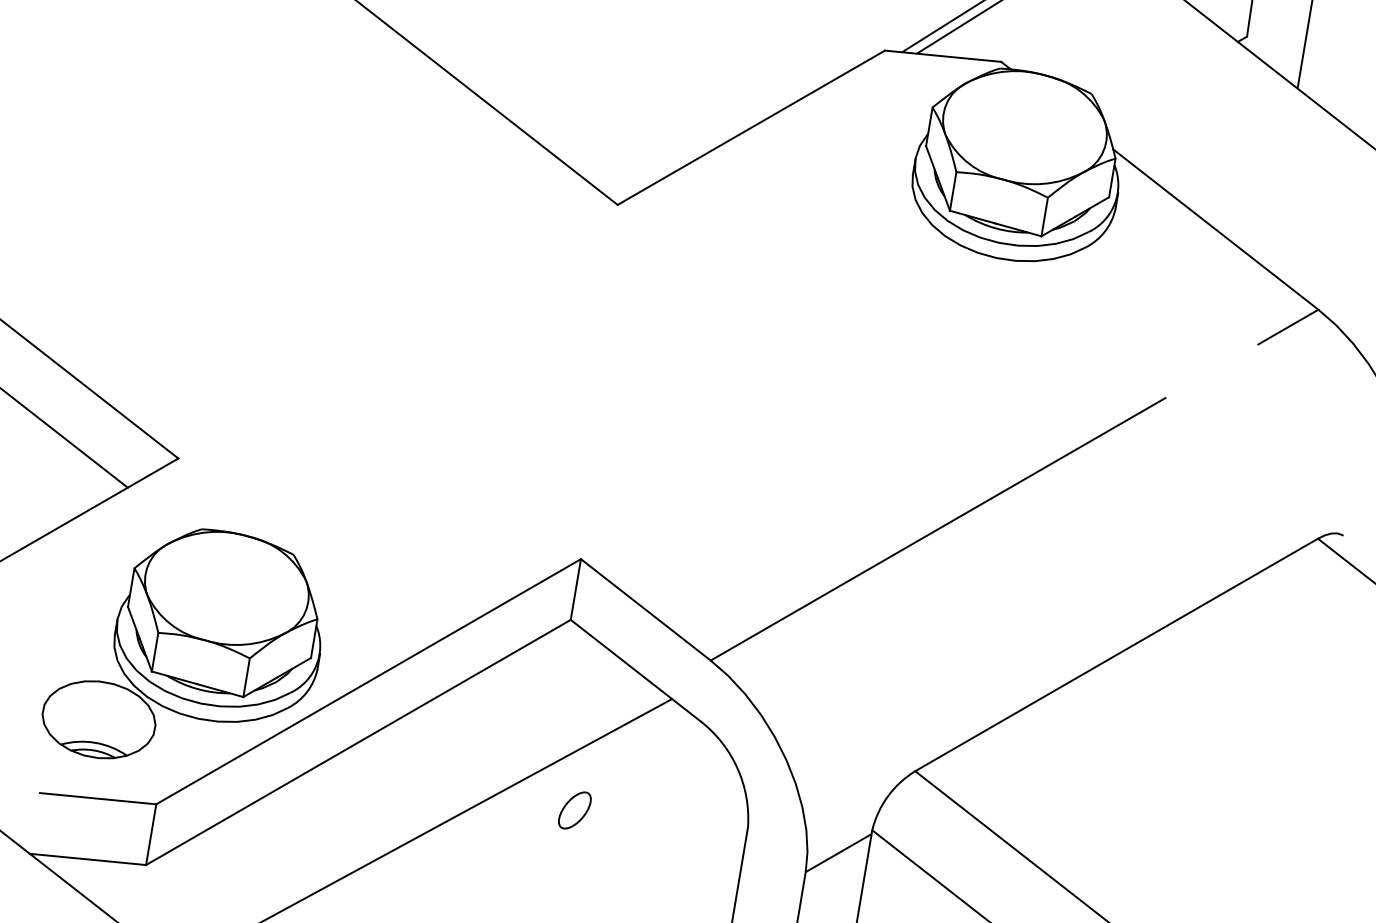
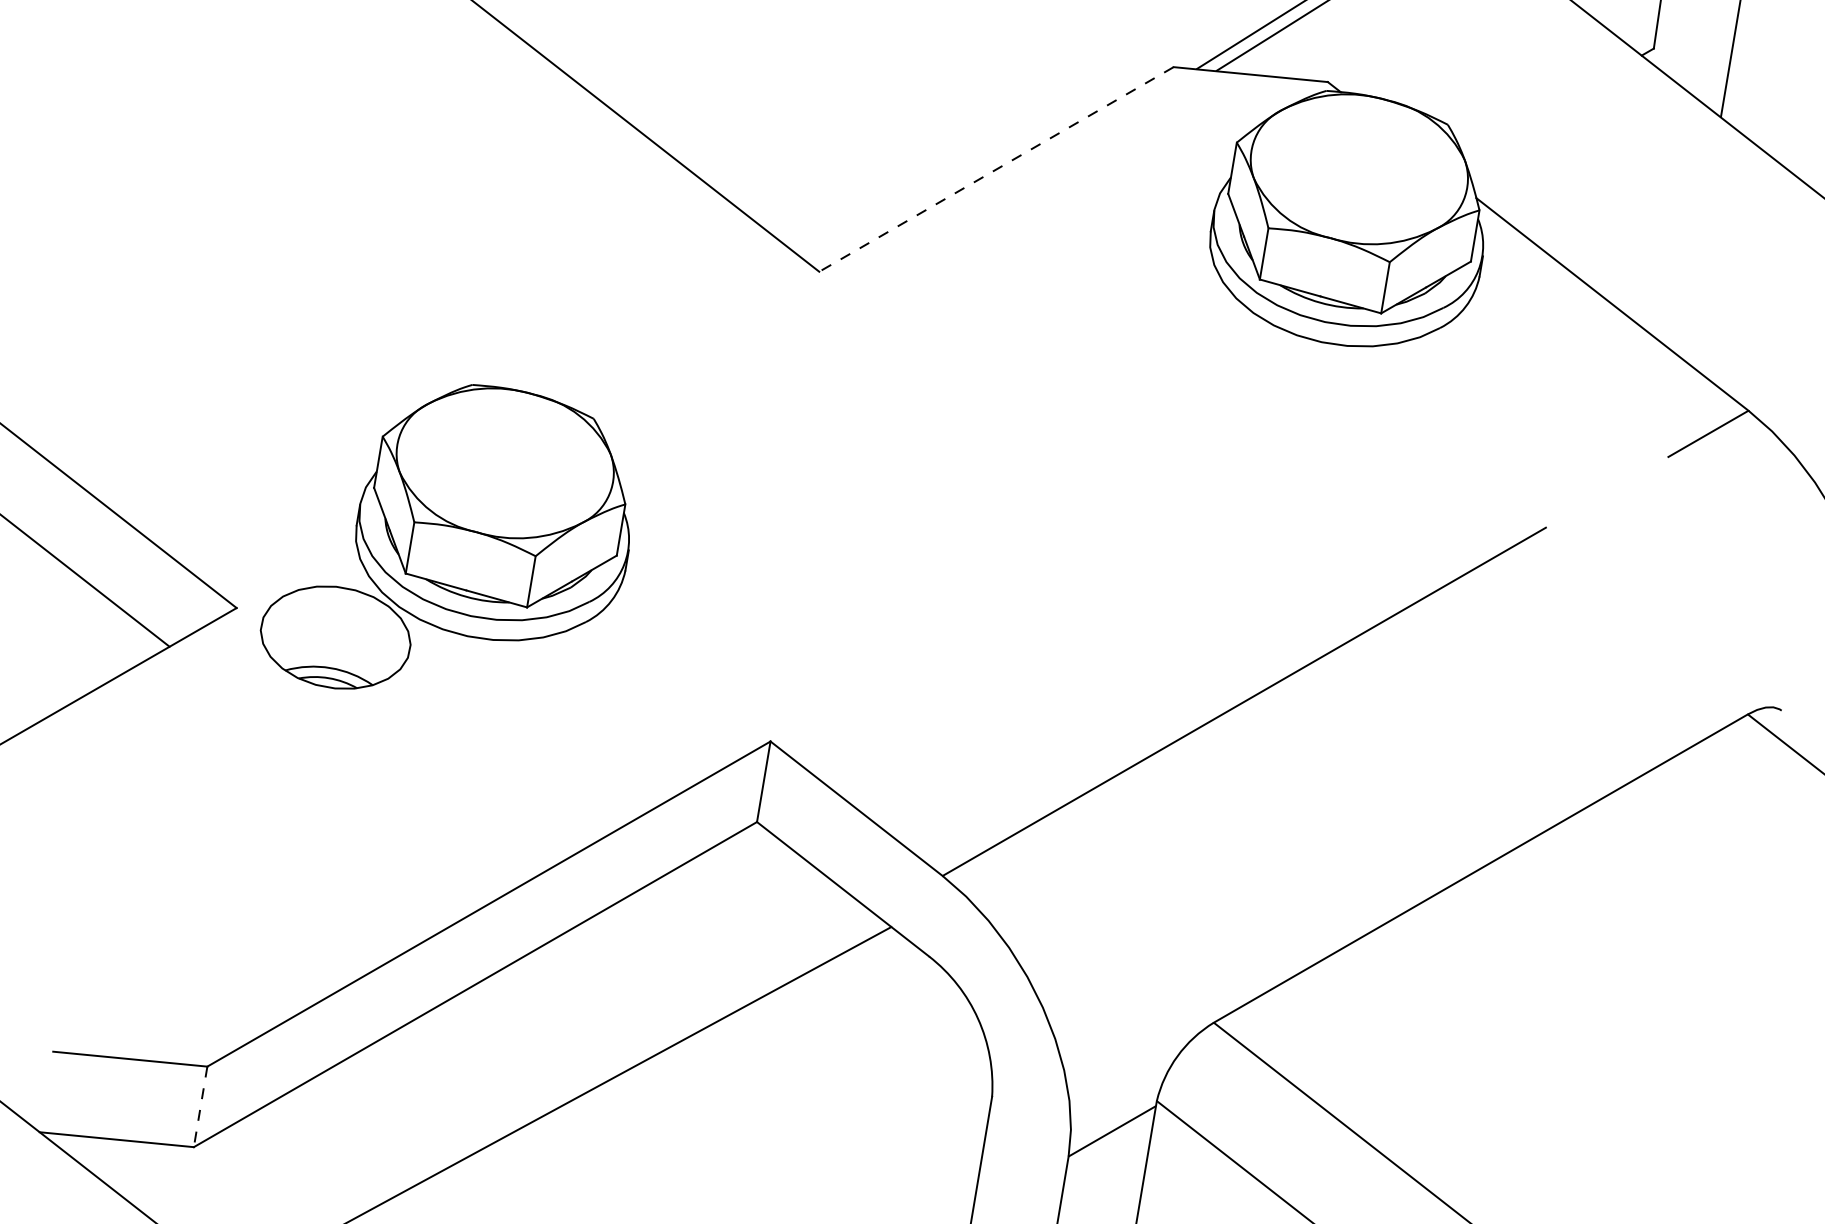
line: (750, 128) -> (995, 170), solid -> dashed
part: (181, 643) -> (445, 536), moved
part: (574, 810) -> (761, 1074), removed
line: (151, 834) -> (201, 1106), solid -> dashed

